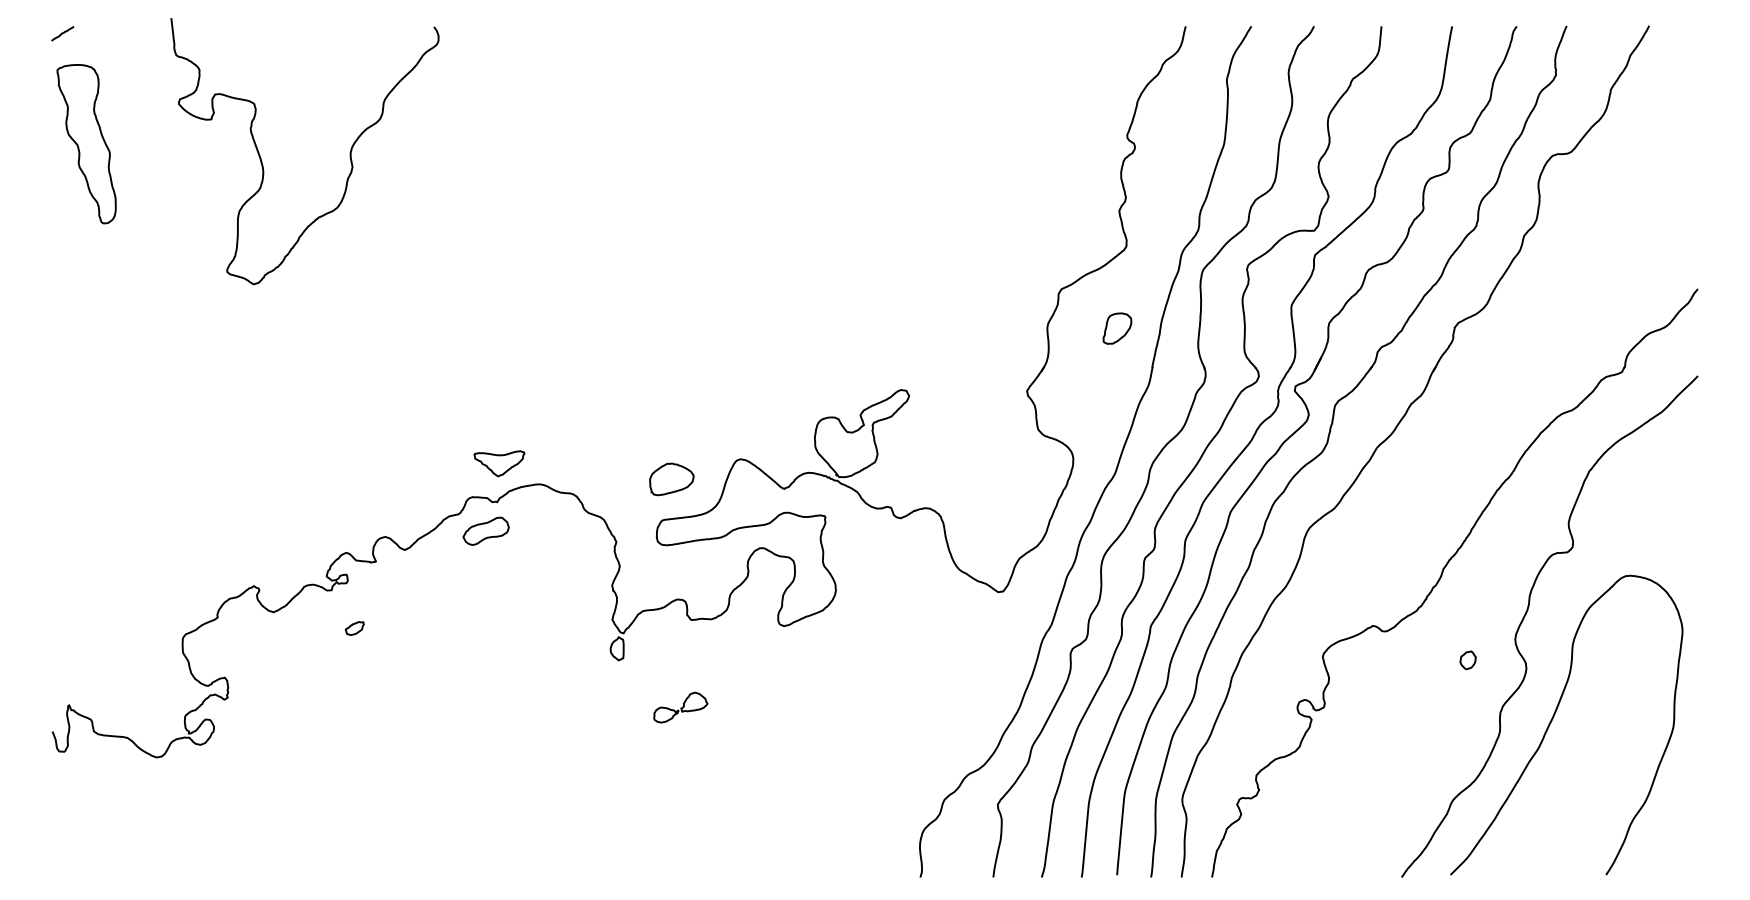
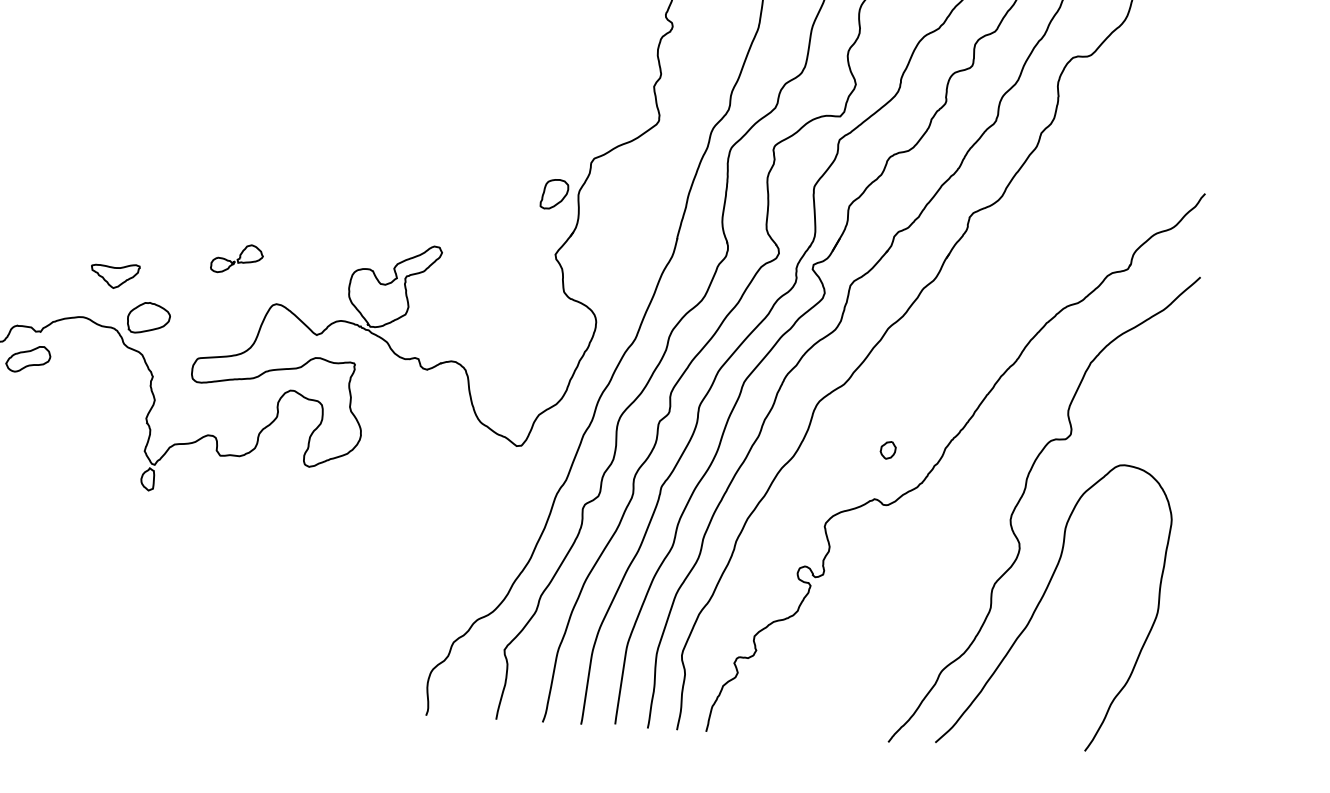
part: (1117, 328) -> (554, 194), moved
part: (499, 463) -> (115, 275), moved
part: (671, 479) -> (148, 318), moved
part: (1467, 660) -> (887, 450), moved
part: (680, 707) -> (236, 258), moved

